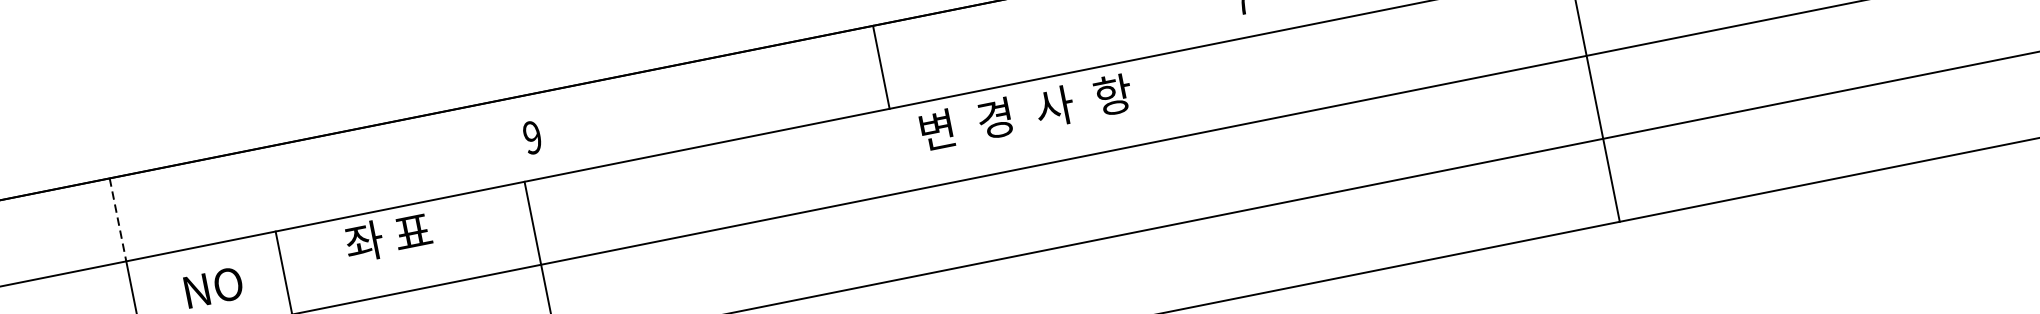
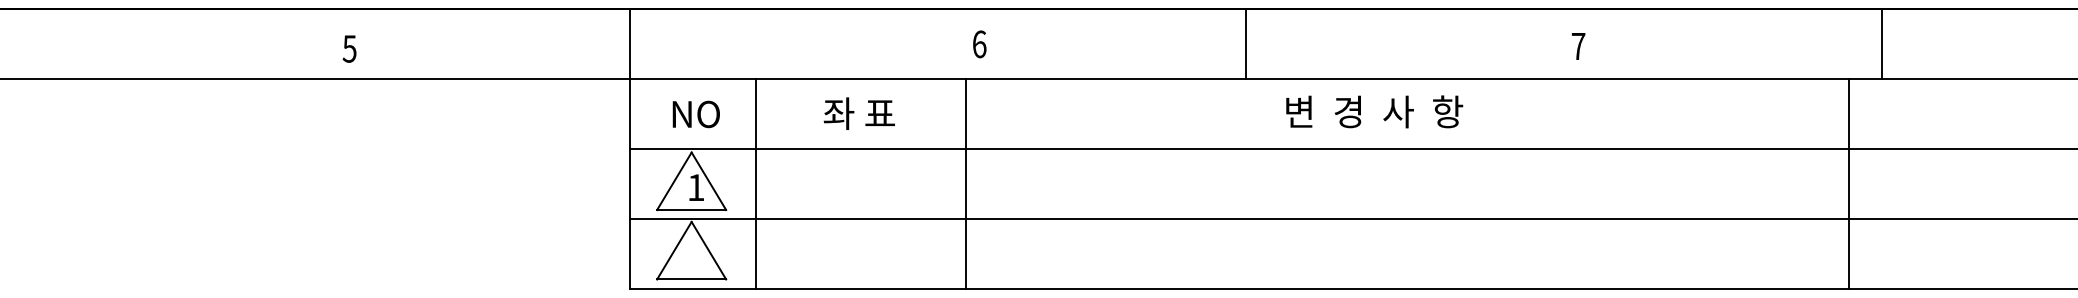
line: (881, 66) -> (1246, 43), moved
text: (1026, 111) -> (1374, 111), moved
text: (532, 137) -> (979, 44), 9 -> 6
line: (118, 220) -> (629, 44), dashed -> solid
text: (387, 237) -> (858, 113), moved

